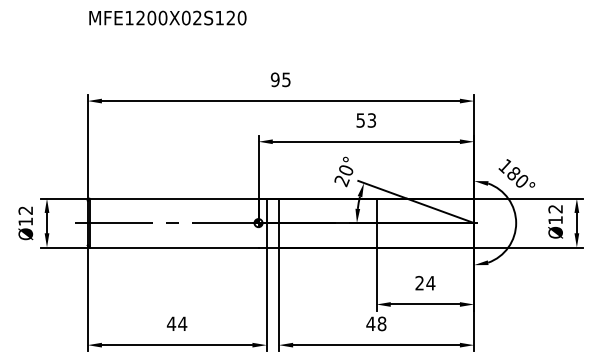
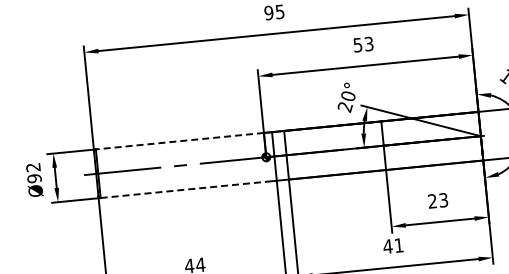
line: (173, 198) -> (179, 141), solid -> dashed
text: (25, 221) -> (34, 178), Ø12 -> Ø92
line: (174, 247) -> (185, 189), solid -> dashed
text: (430, 282) -> (443, 199), 24 -> 23
text: (381, 323) -> (398, 245), 48 -> 41

